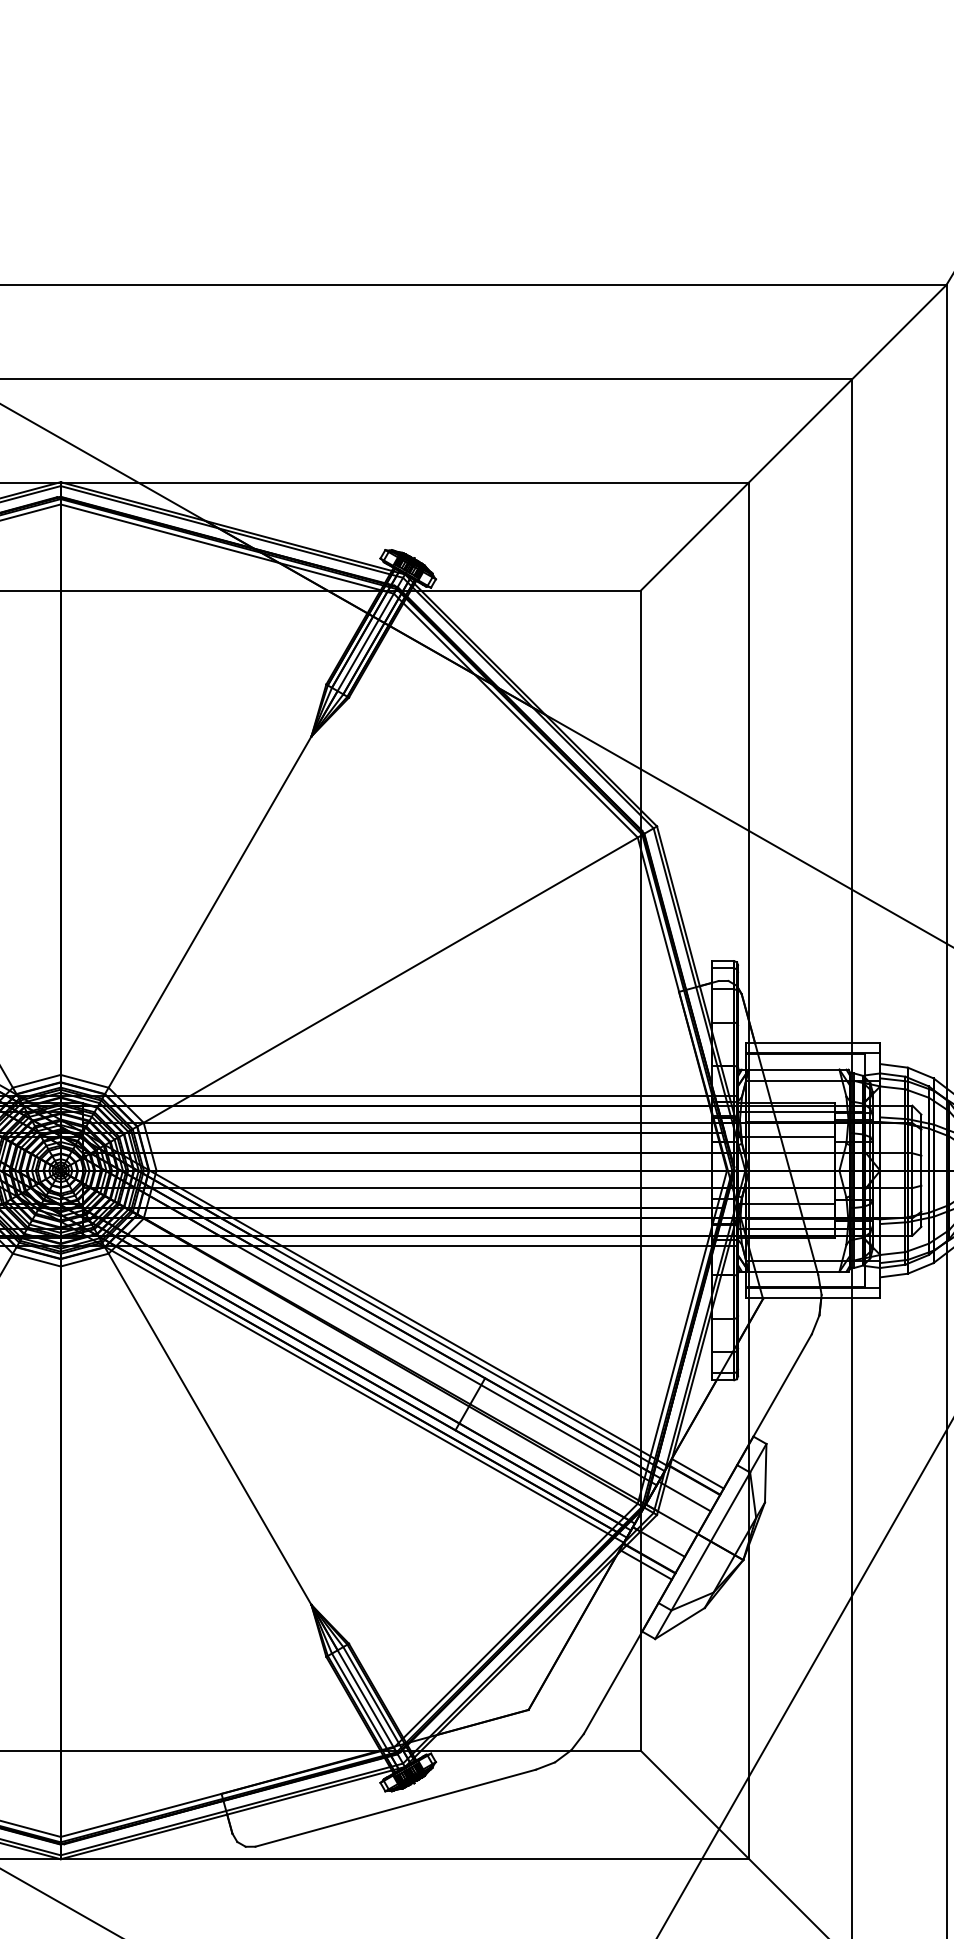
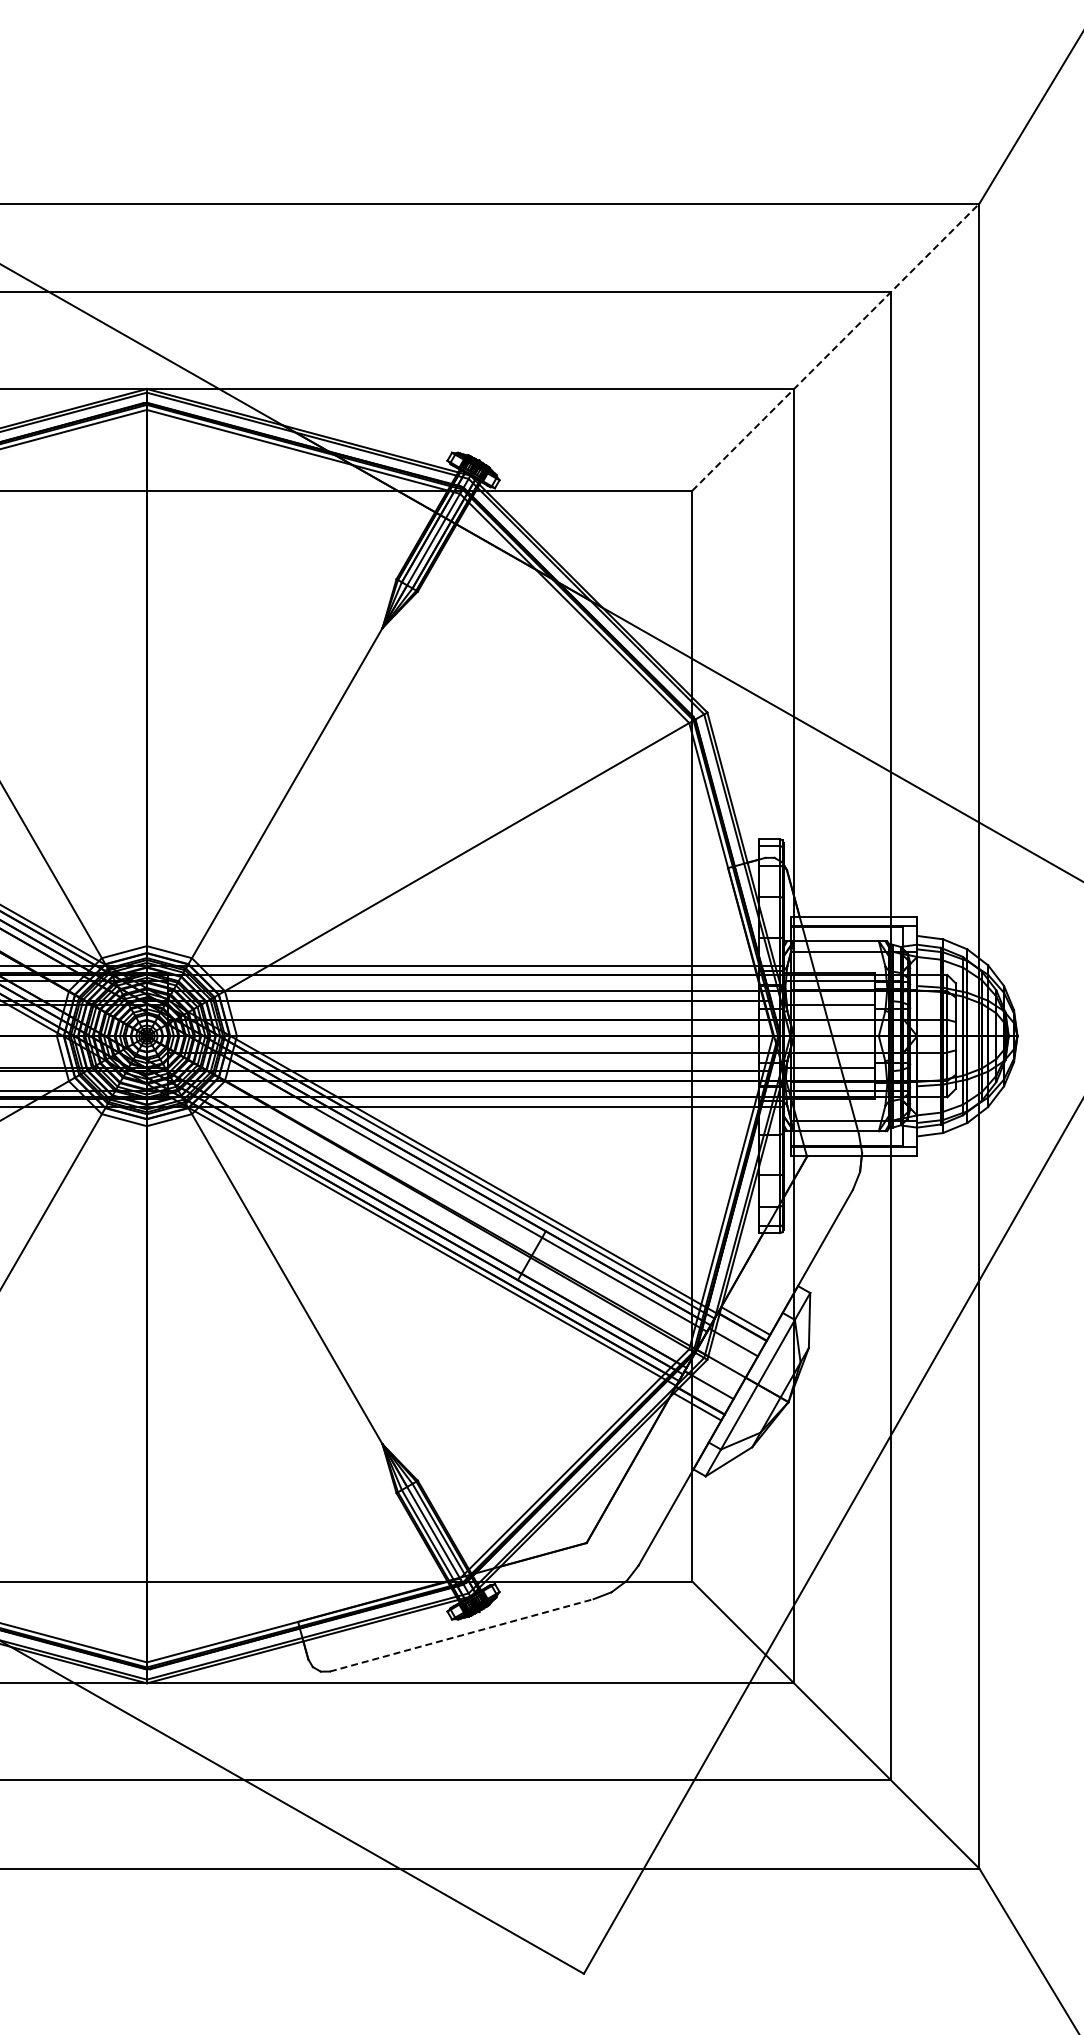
line: (794, 436) -> (836, 346), solid -> dashed
line: (395, 1808) -> (461, 1635), solid -> dashed

